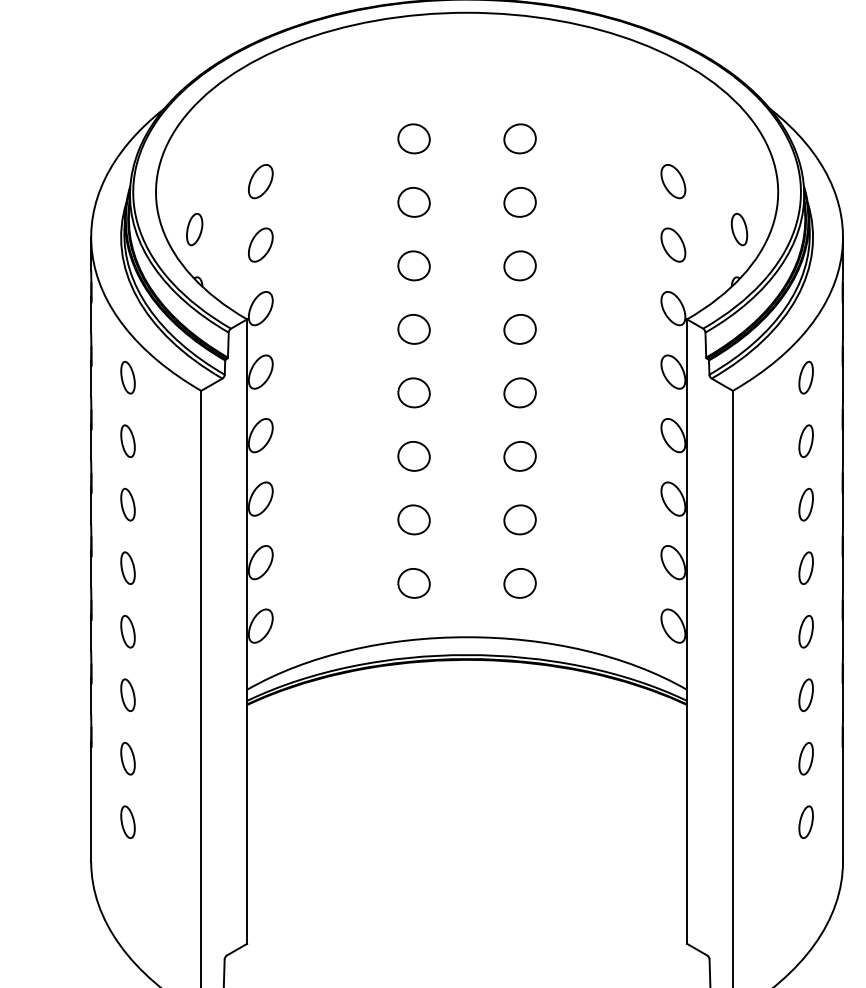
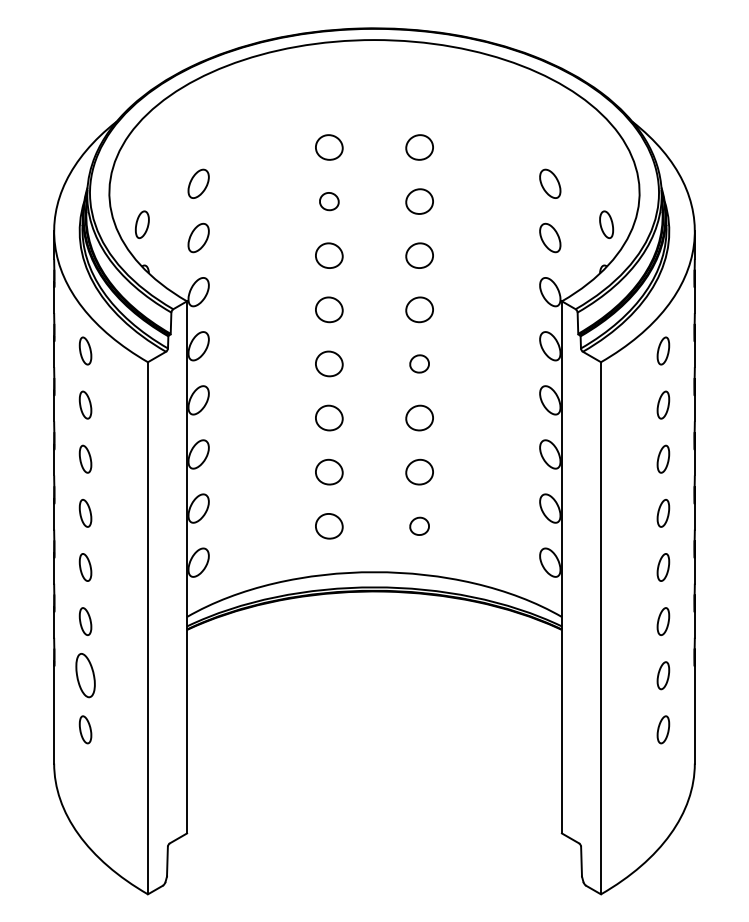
part: (414, 202) -> (329, 201), size x0.7
part: (519, 392) -> (419, 363), size x0.7
part: (519, 583) -> (419, 526), size x0.7
part: (127, 758) -> (85, 675), size x1.6

